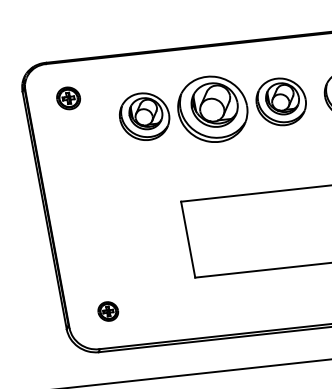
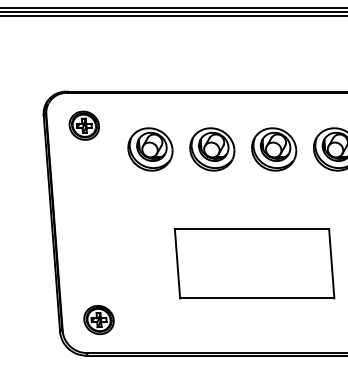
part: (67, 98) -> (83, 125), size x1.43
part: (213, 109) -> (212, 149), size x0.71
part: (107, 311) -> (98, 320), size x1.67

